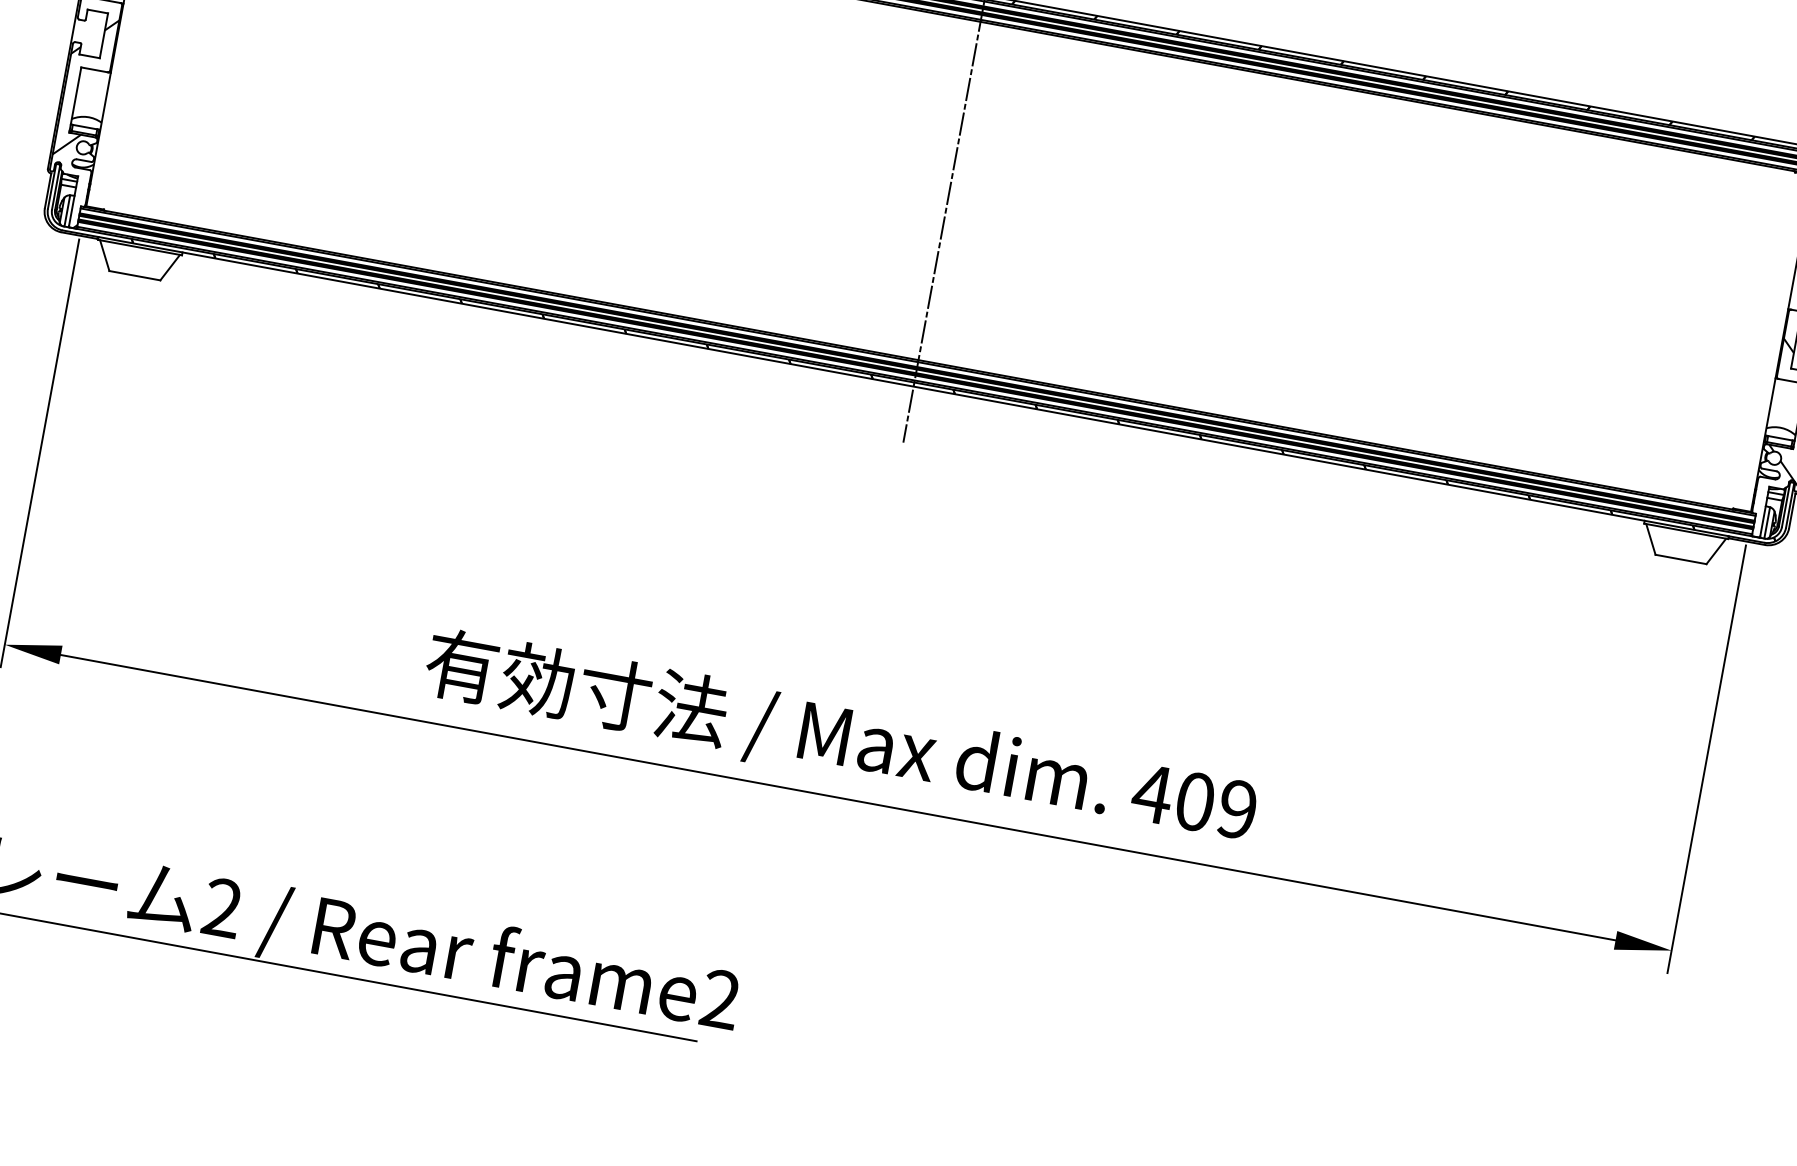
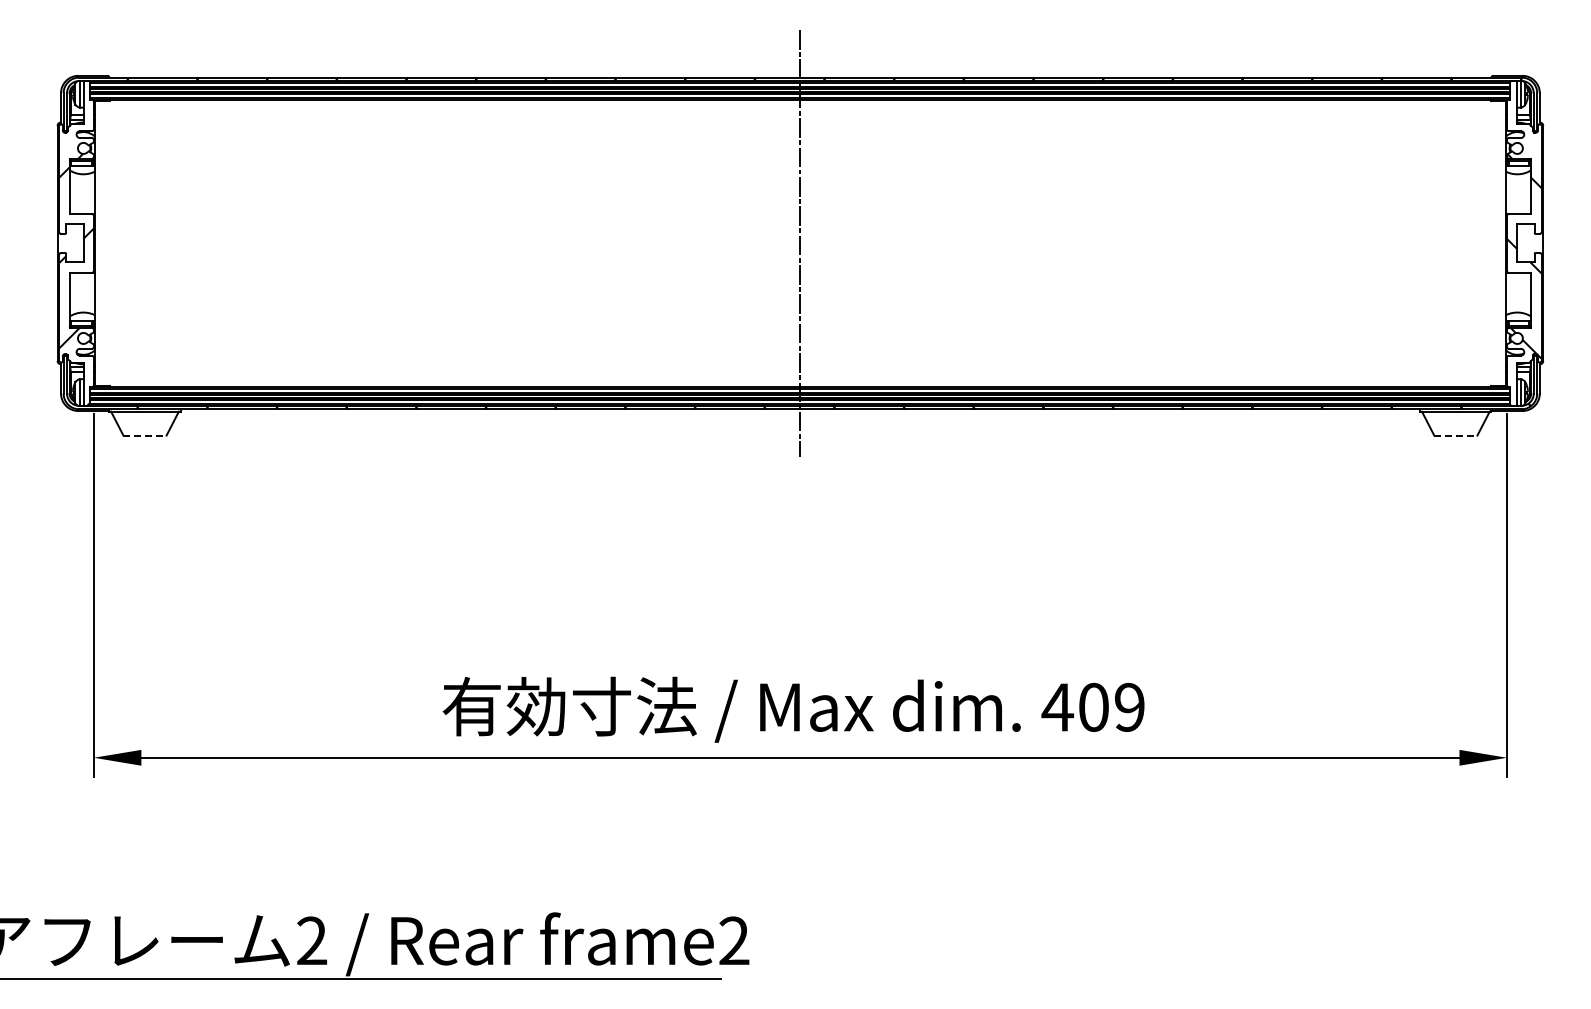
line: (135, 275) -> (145, 435), solid -> dashed
line: (1680, 559) -> (1455, 435), solid -> dashed

